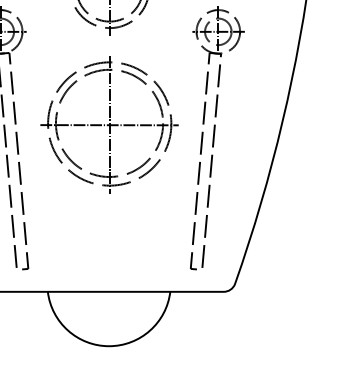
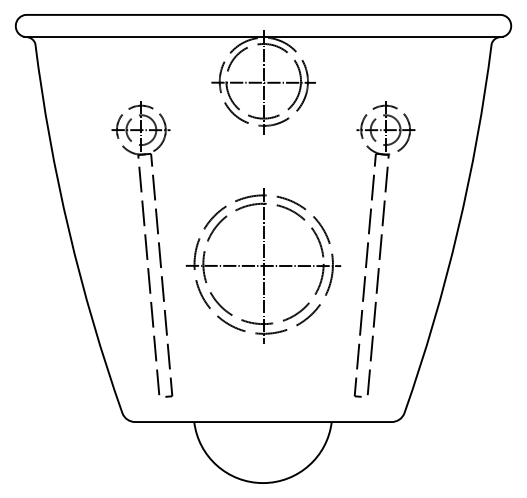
part: (109, 124) -> (263, 265), moved

